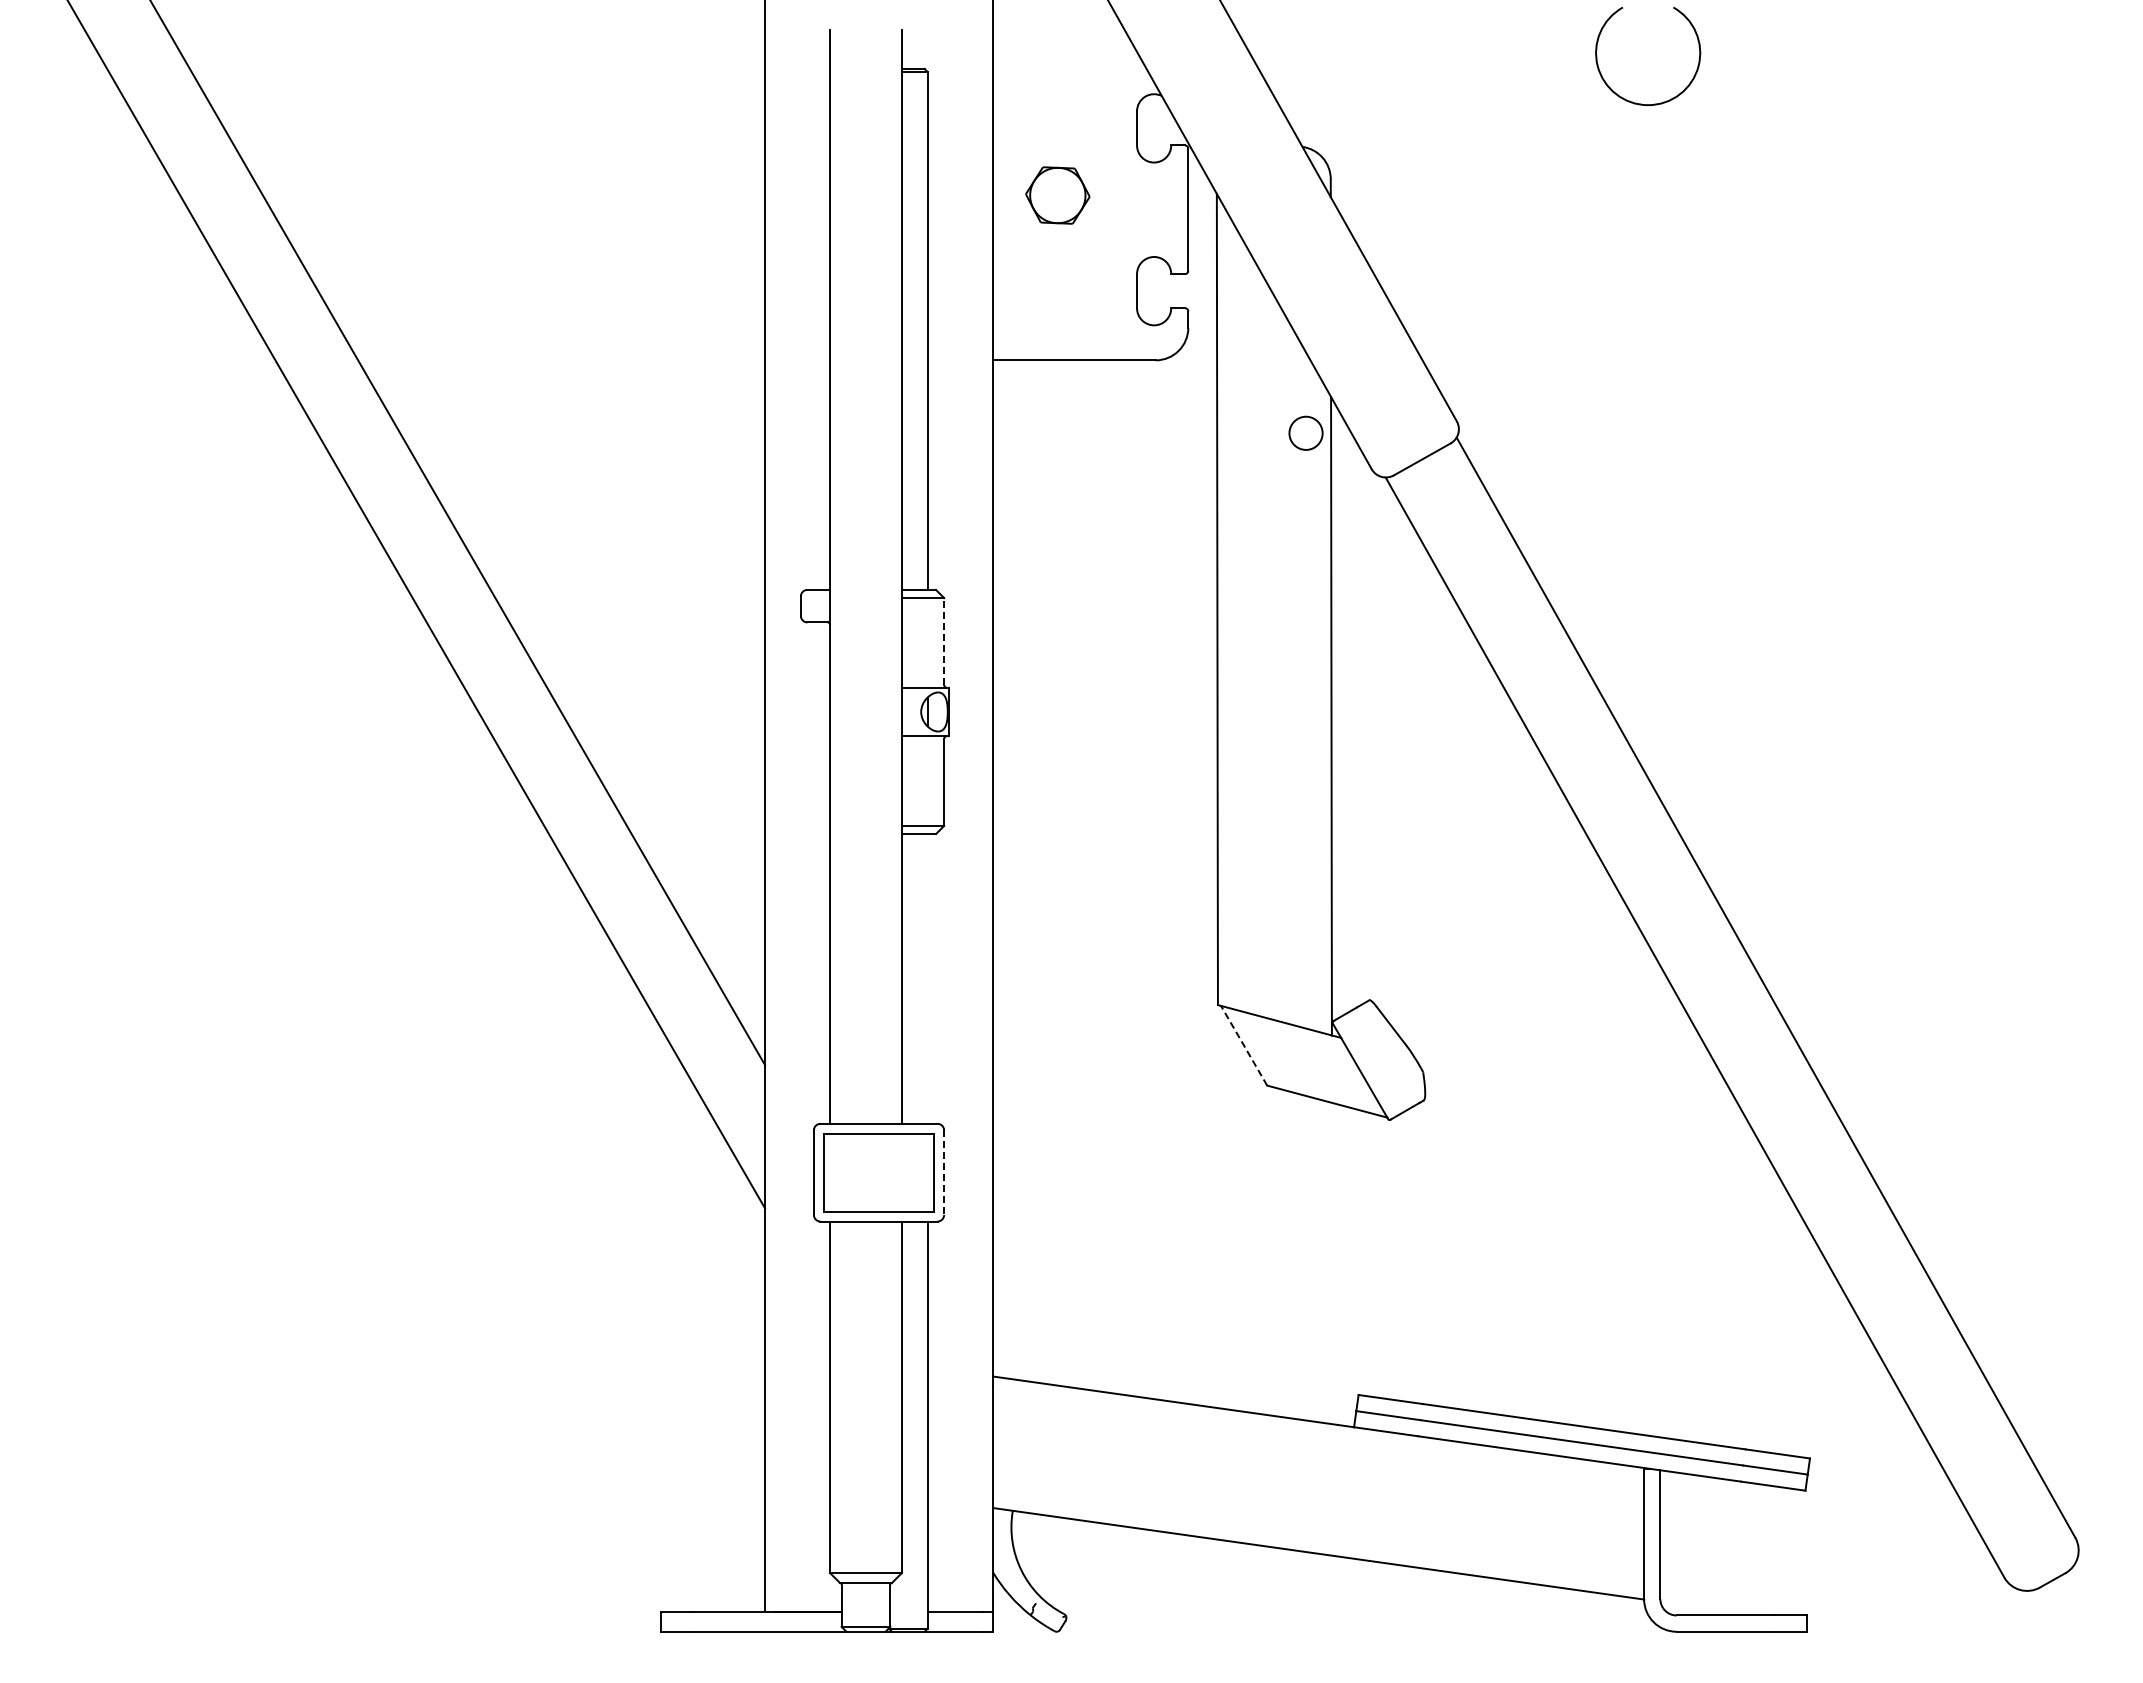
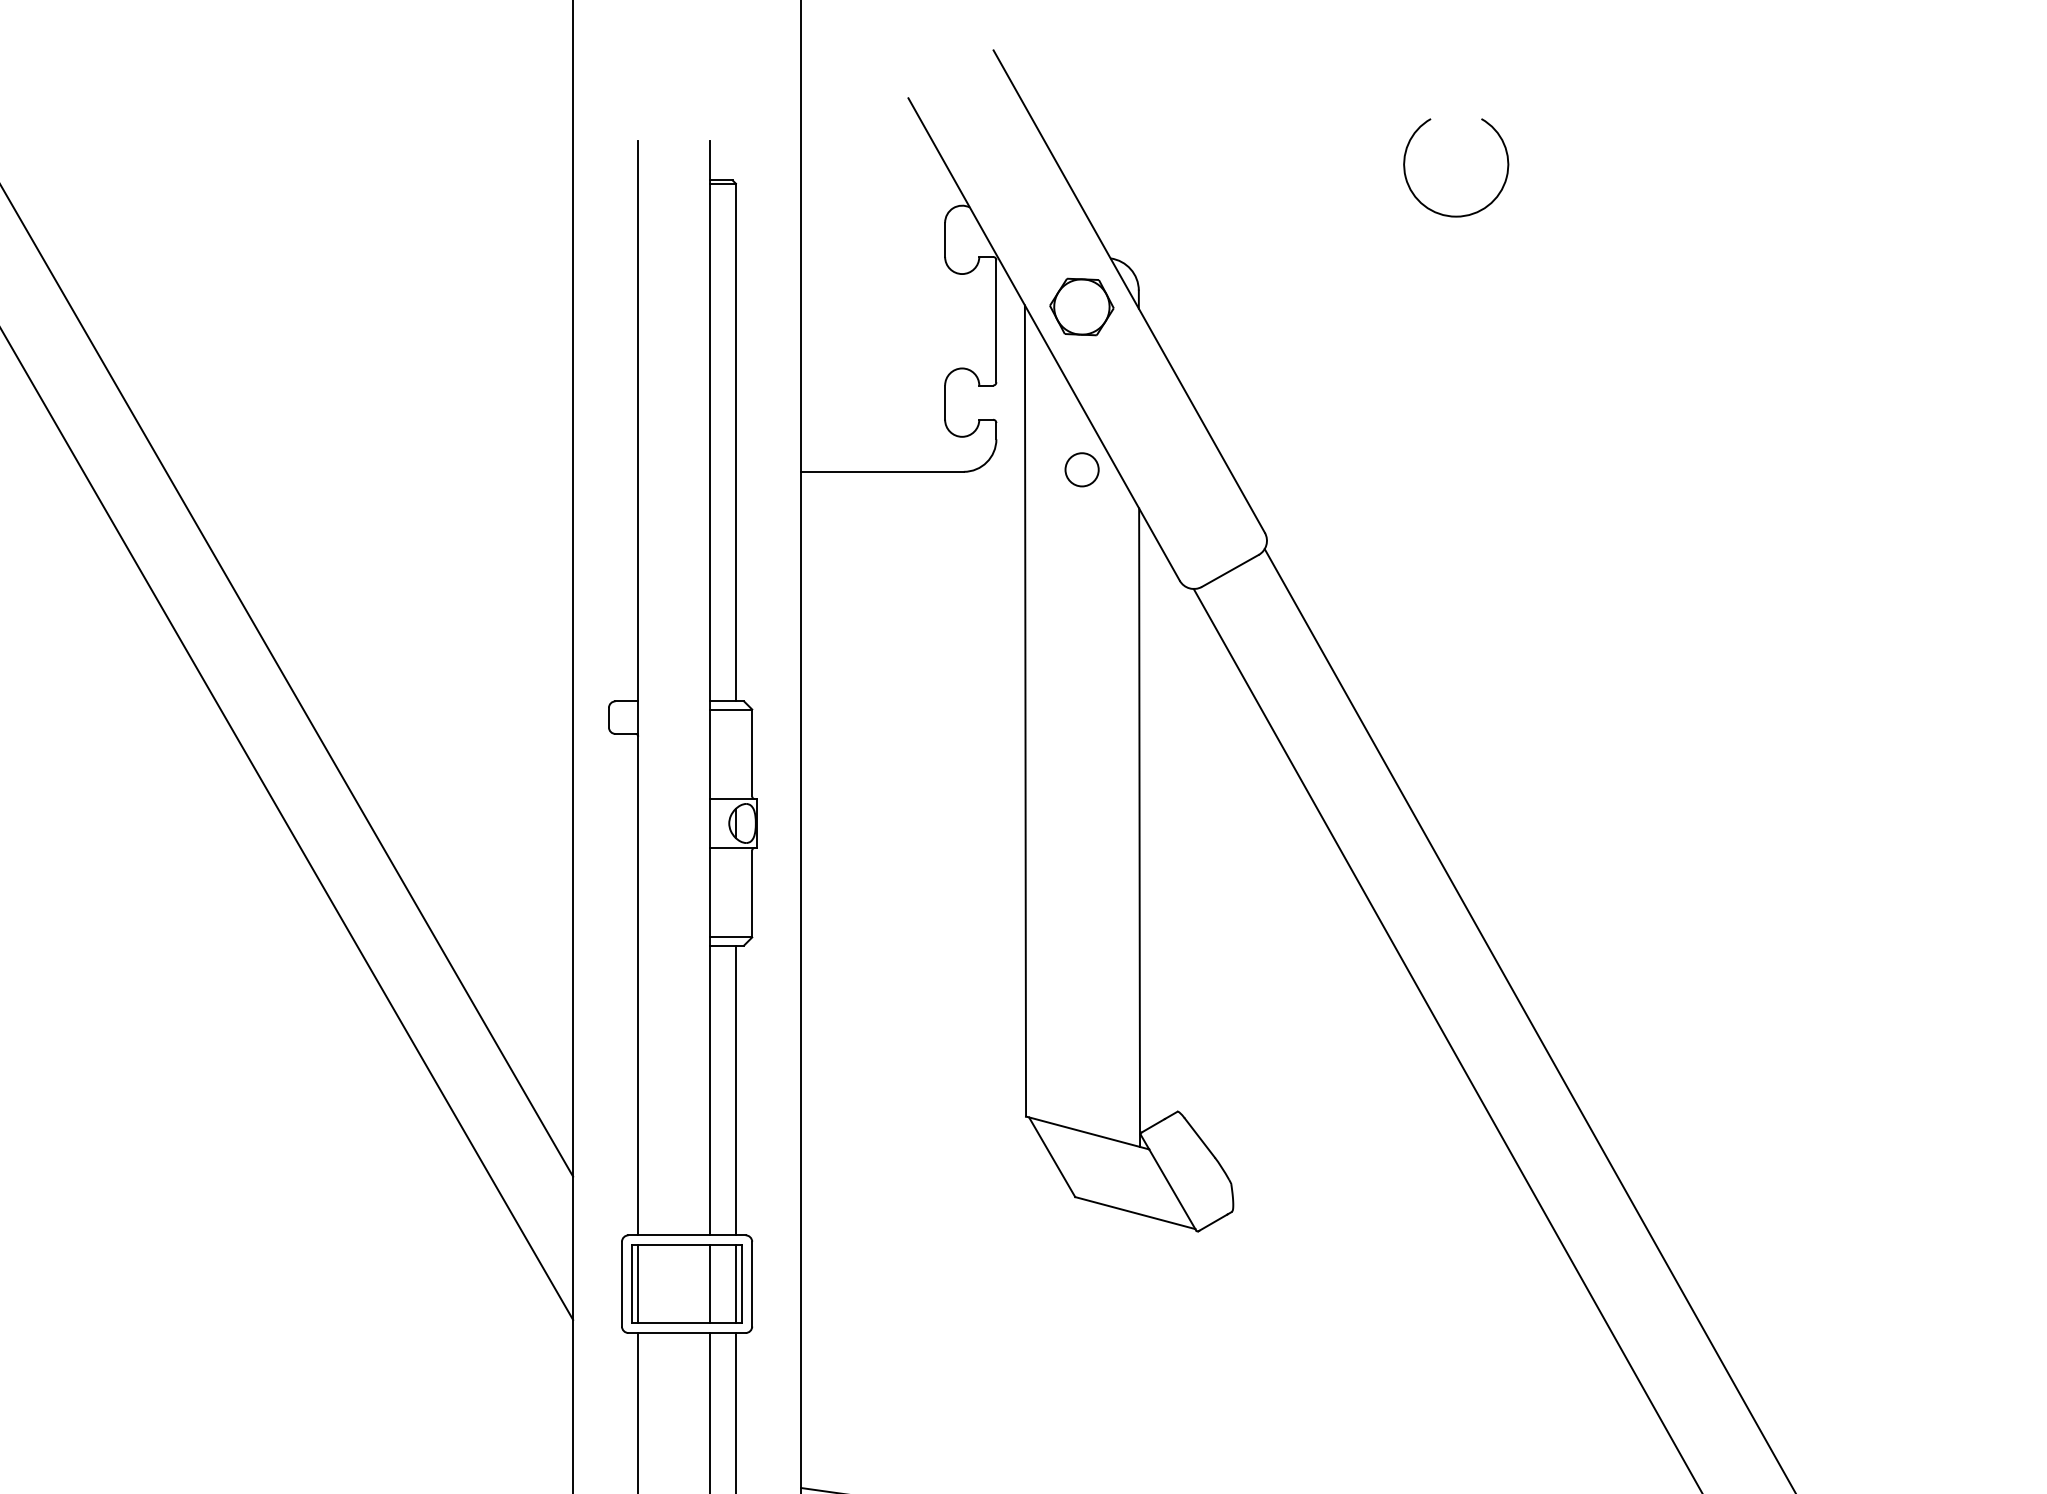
part: (1057, 195) -> (1081, 306), moved
circle: (1305, 432) -> (1081, 468), moved
line: (944, 641) -> (752, 752), dashed -> solid
line: (927, 978) -> (735, 1089), added
line: (1243, 1045) -> (1051, 1156), dashed -> solid
line: (830, 1172) -> (638, 1283), added
line: (901, 1172) -> (709, 1283), added
line: (927, 1172) -> (735, 1283), added
line: (944, 1173) -> (752, 1284), dashed -> solid

